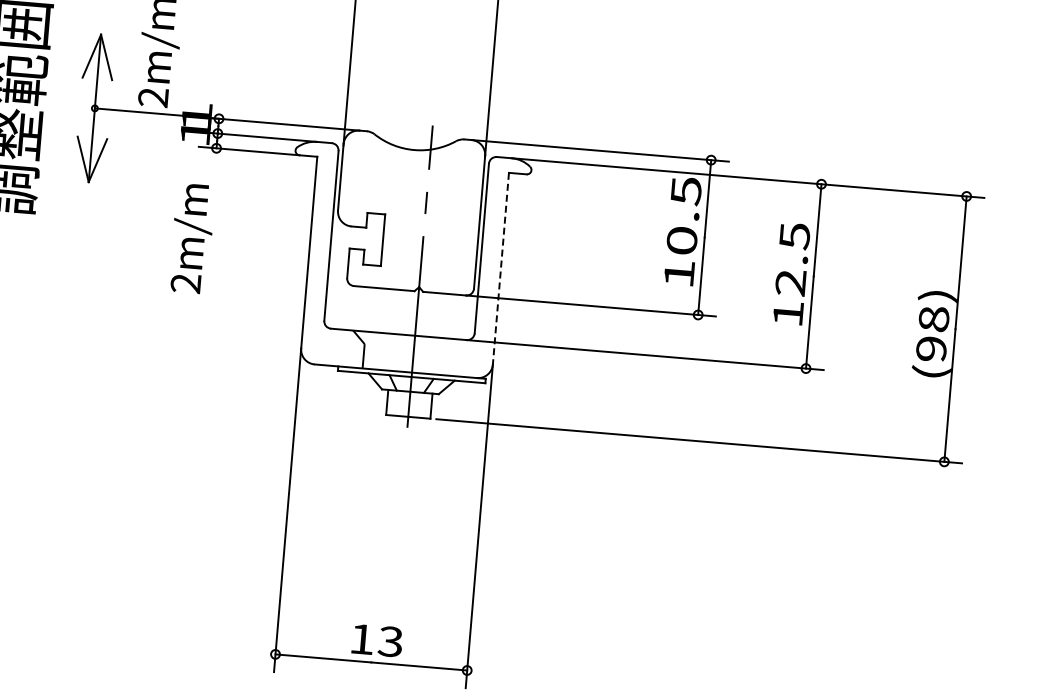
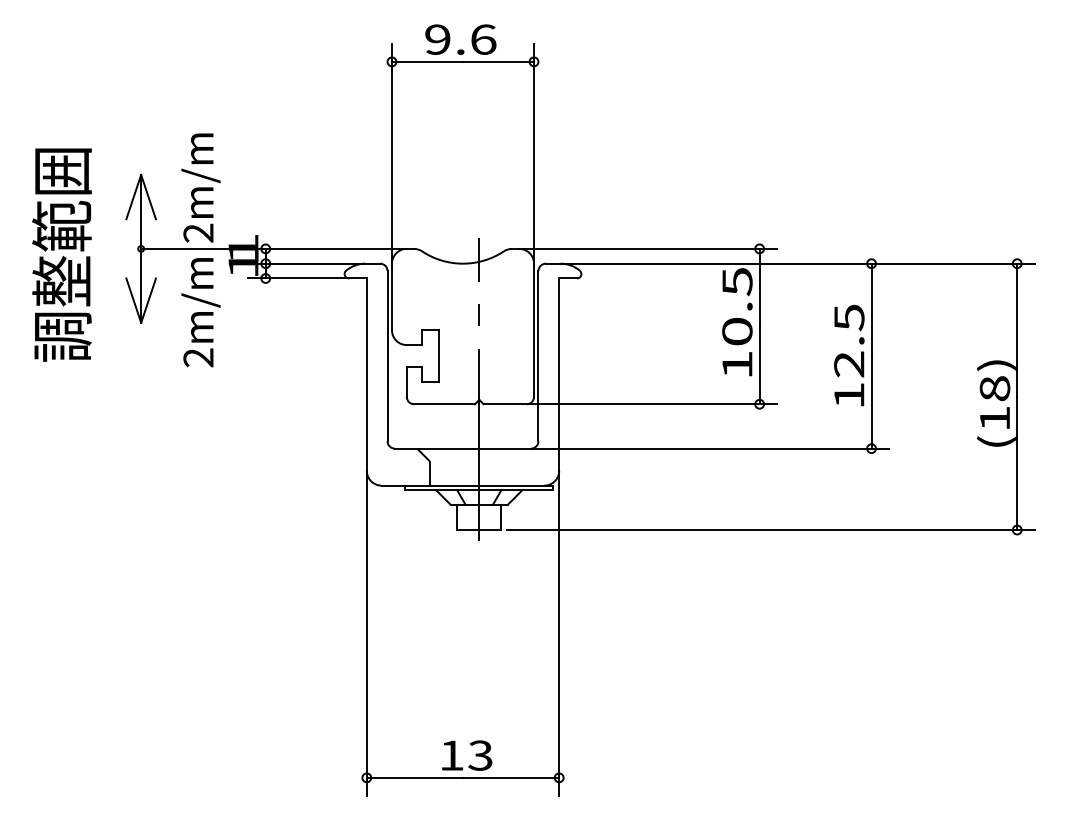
text: (191, 238) -> (200, 312), moved
line: (501, 269) -> (559, 375), dashed -> solid
text: (931, 348) -> (994, 418), (98) -> (18)

